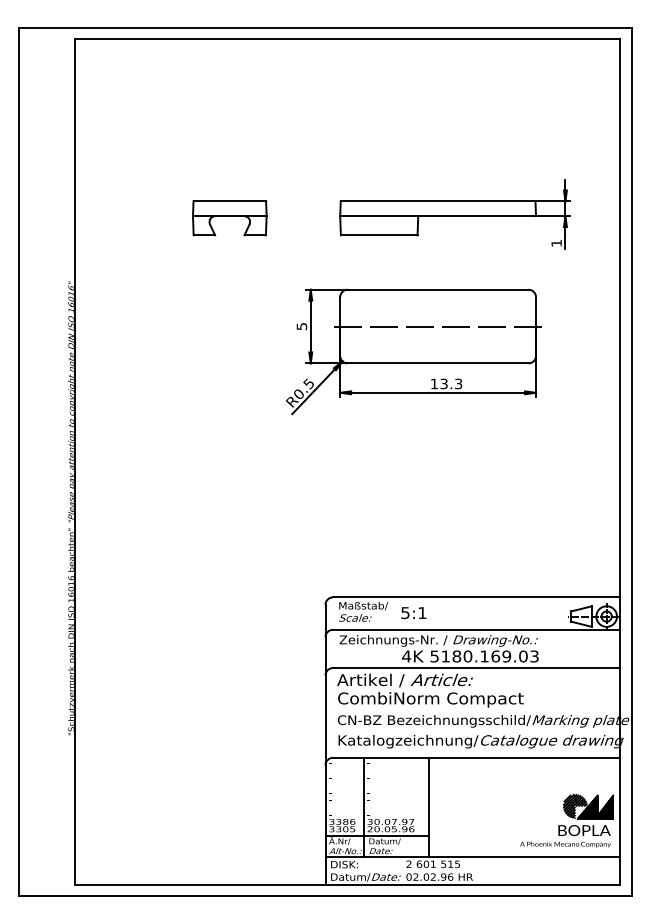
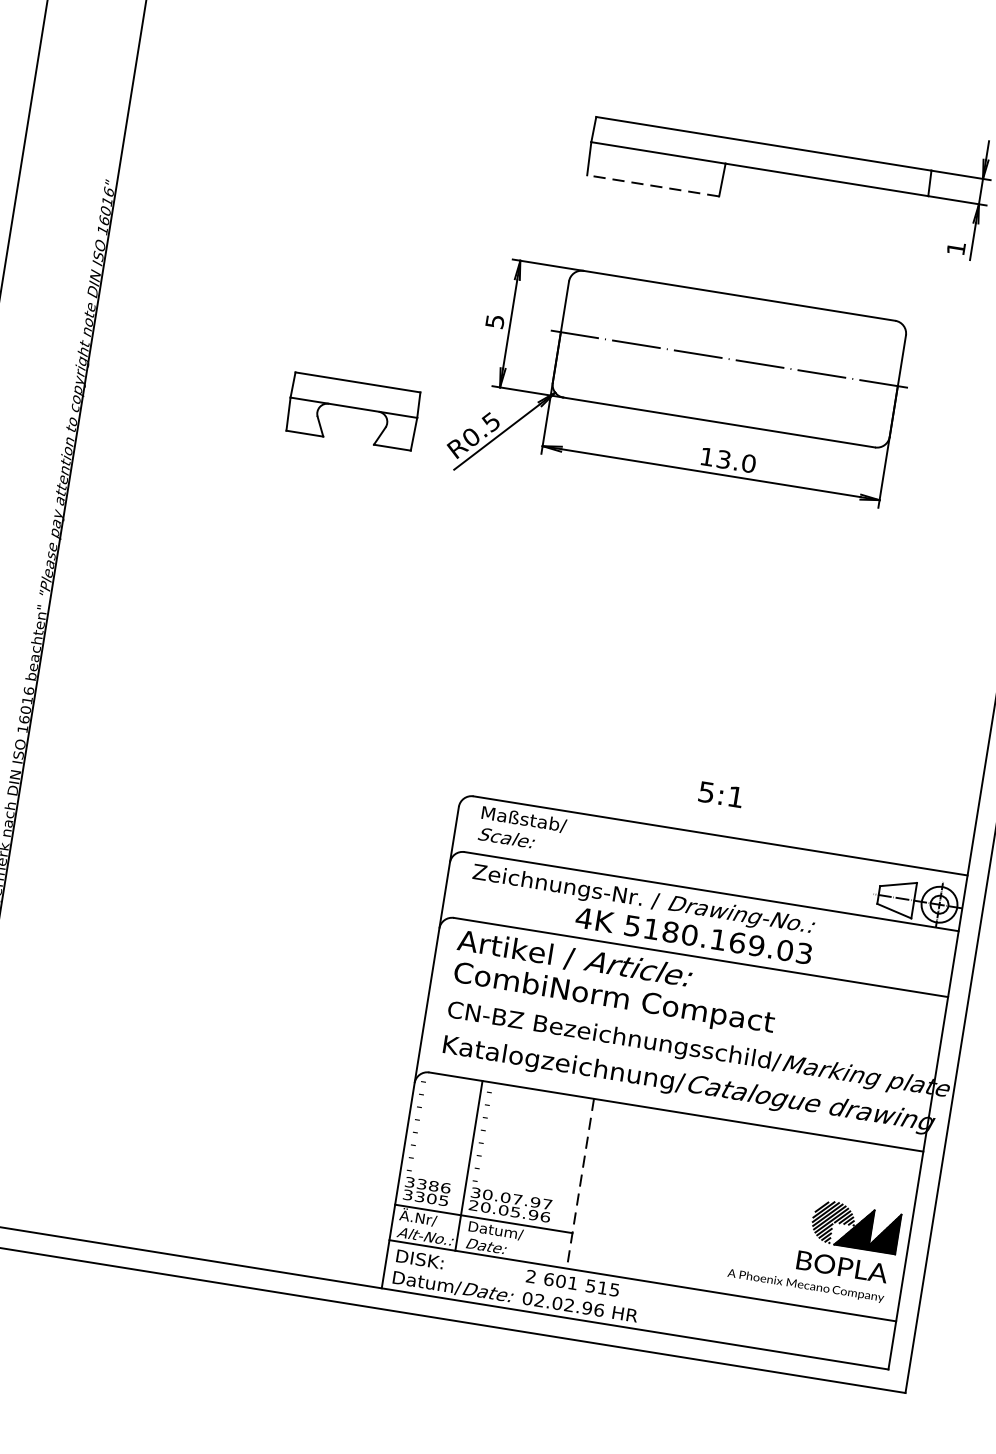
part: (229, 218) -> (352, 411), moved
line: (378, 235) -> (651, 186), solid -> dashed
text: (458, 383) -> (748, 462), 13.3 -> 13.0
text: (413, 613) -> (720, 795), moved
line: (428, 807) -> (580, 1184), solid -> dashed

